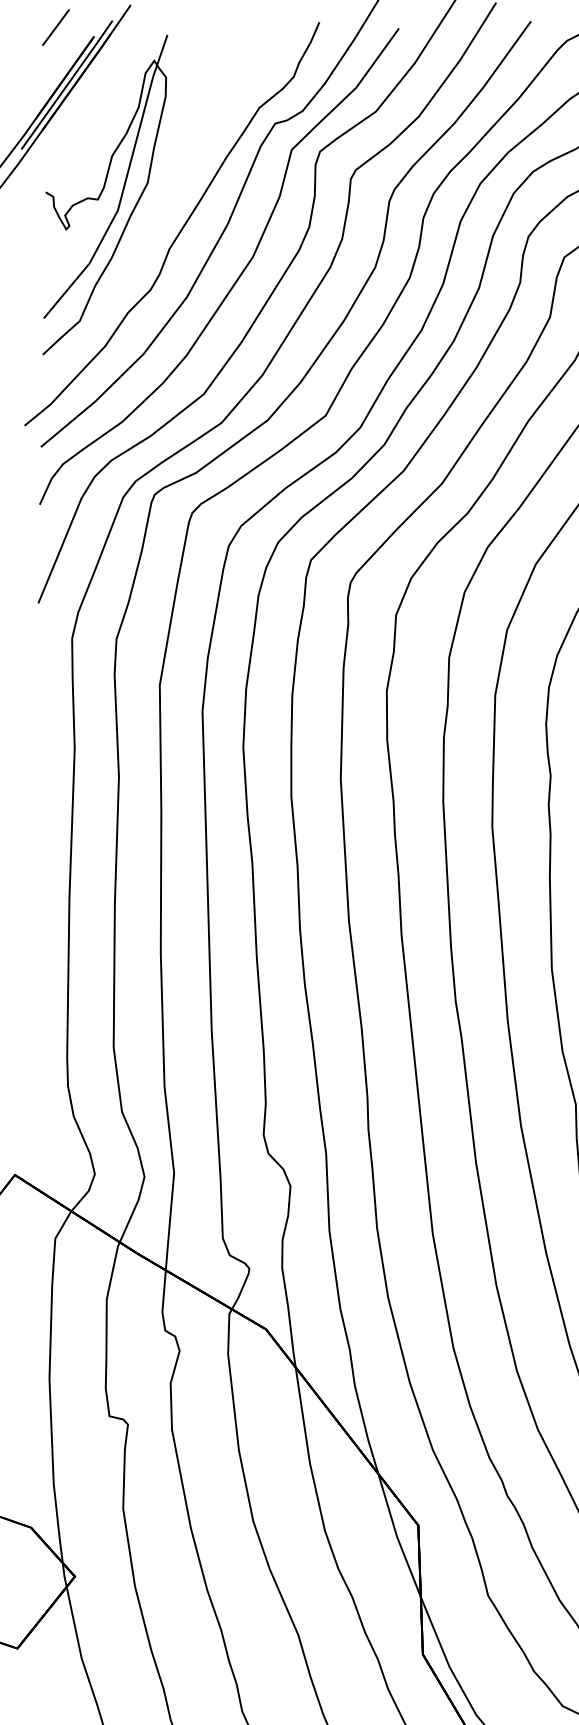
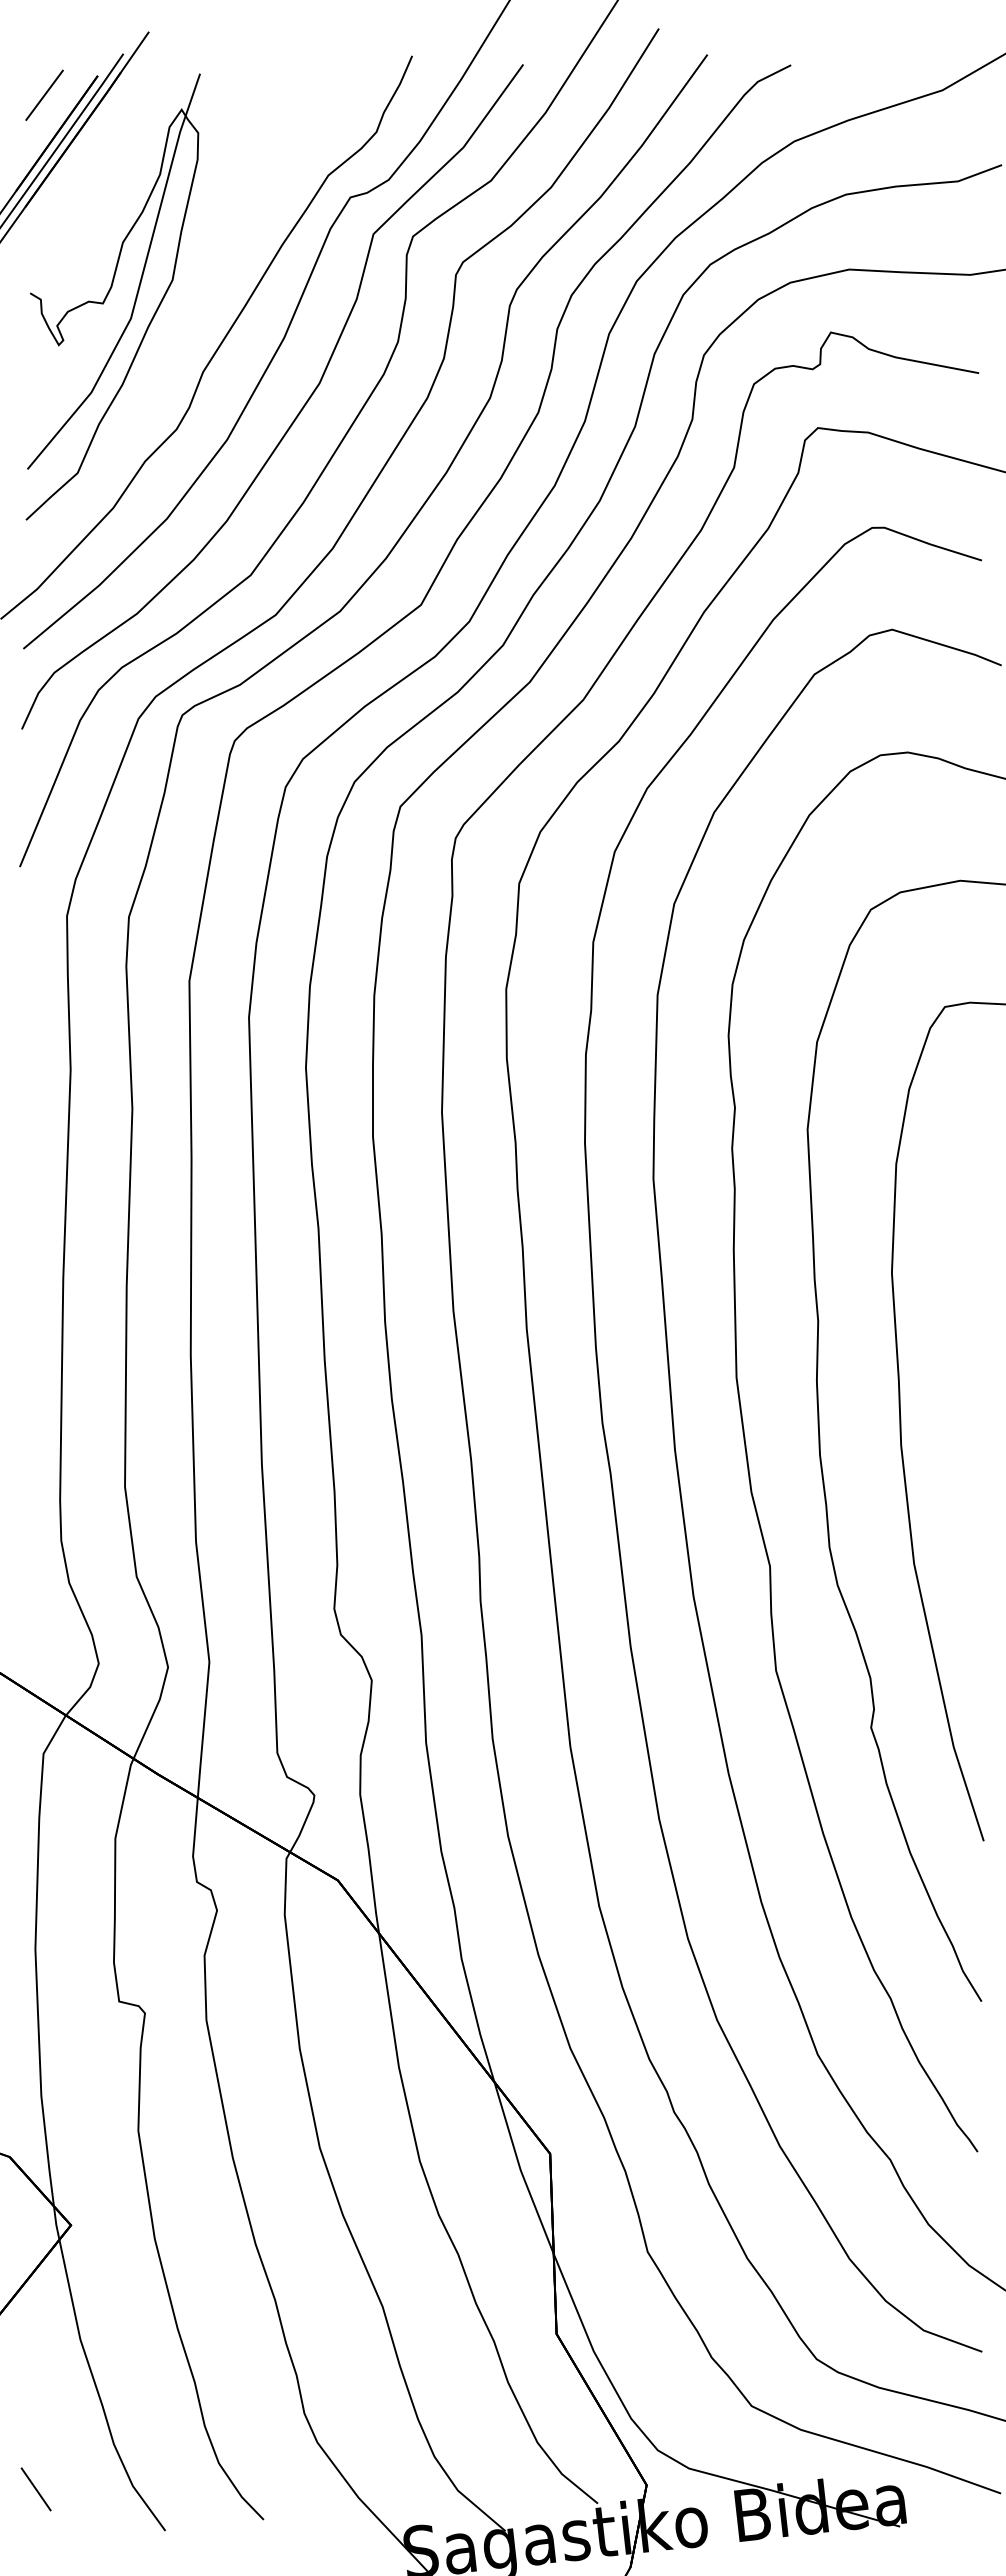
line: (55, 26) -> (44, 94), moved

